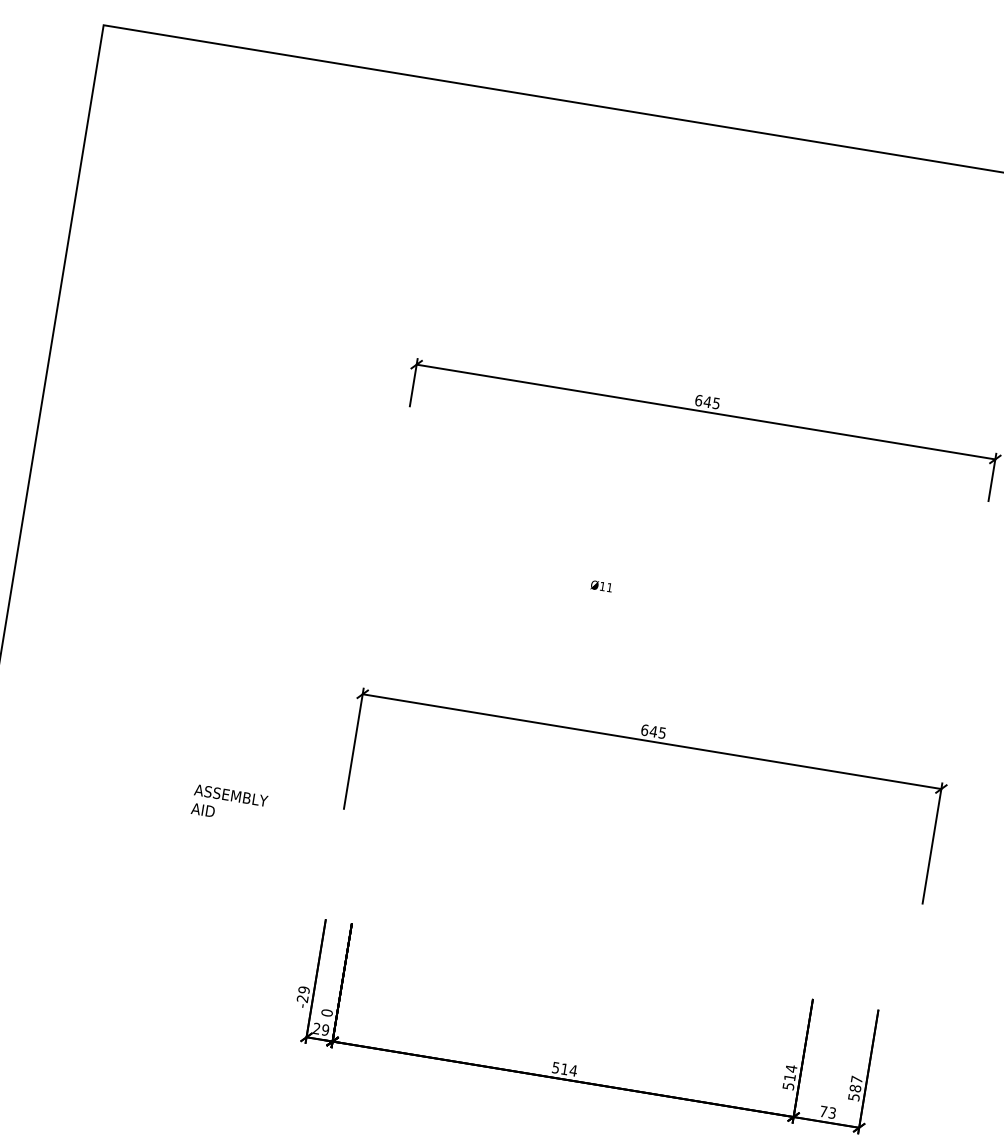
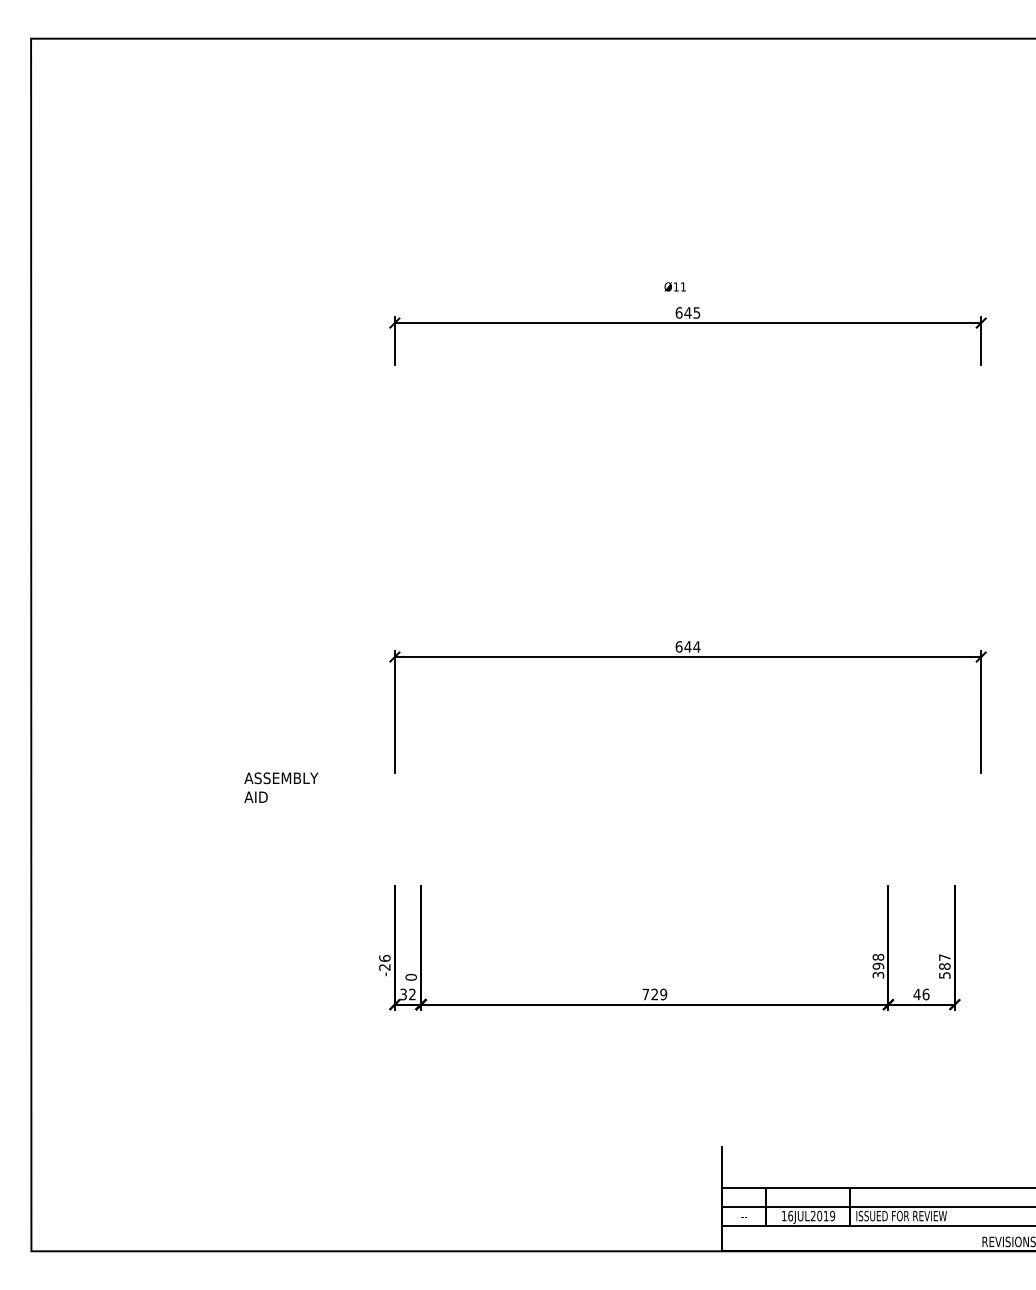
text: (601, 585) -> (674, 286), moved
text: (662, 732) -> (696, 646), 645 -> 644
text: (303, 990) -> (384, 958), -29 -> -26
text: (320, 1029) -> (407, 994), 29 -> 32
text: (564, 1069) -> (654, 994), 514 -> 729
text: (790, 1076) -> (878, 965), 514 -> 398
text: (827, 1112) -> (921, 994), 73 -> 46

